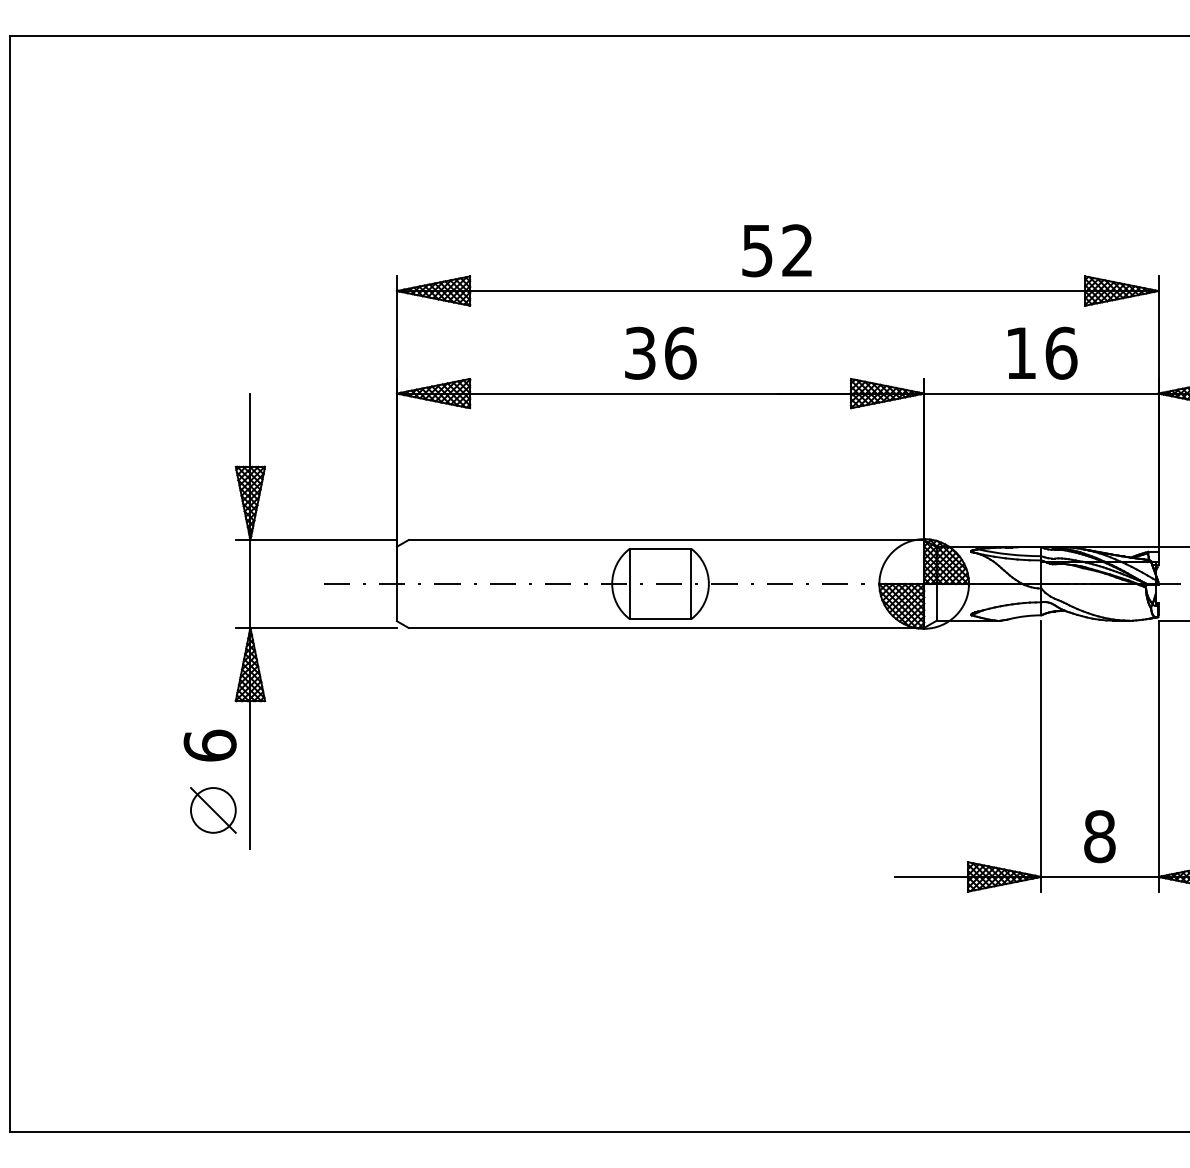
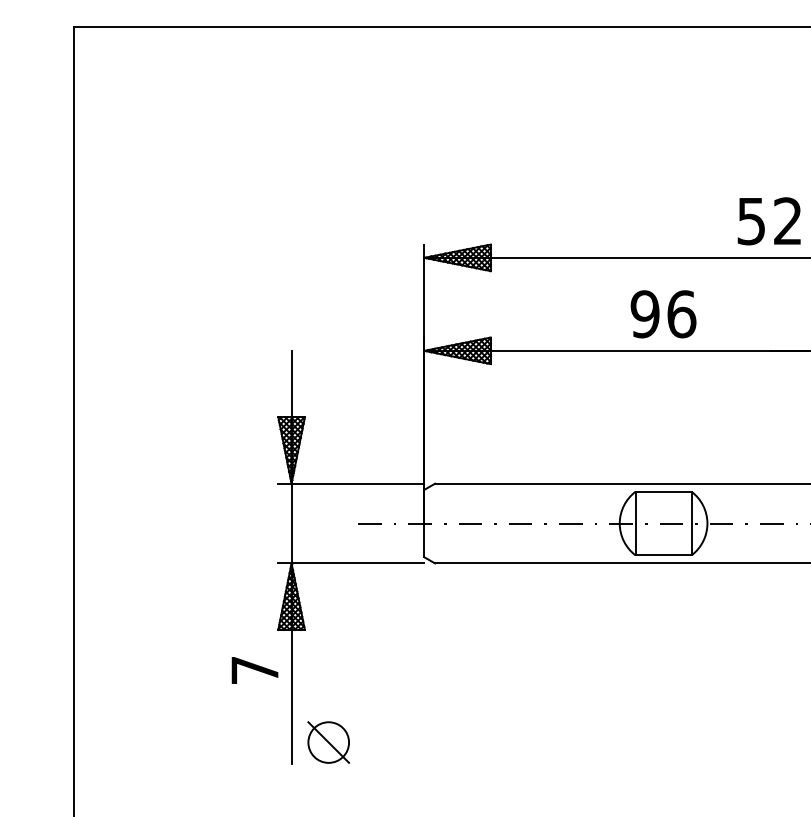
text: (640, 352) -> (645, 313), 36 -> 96
text: (209, 745) -> (254, 670), 6 -> 7
part: (213, 810) -> (328, 742), moved

